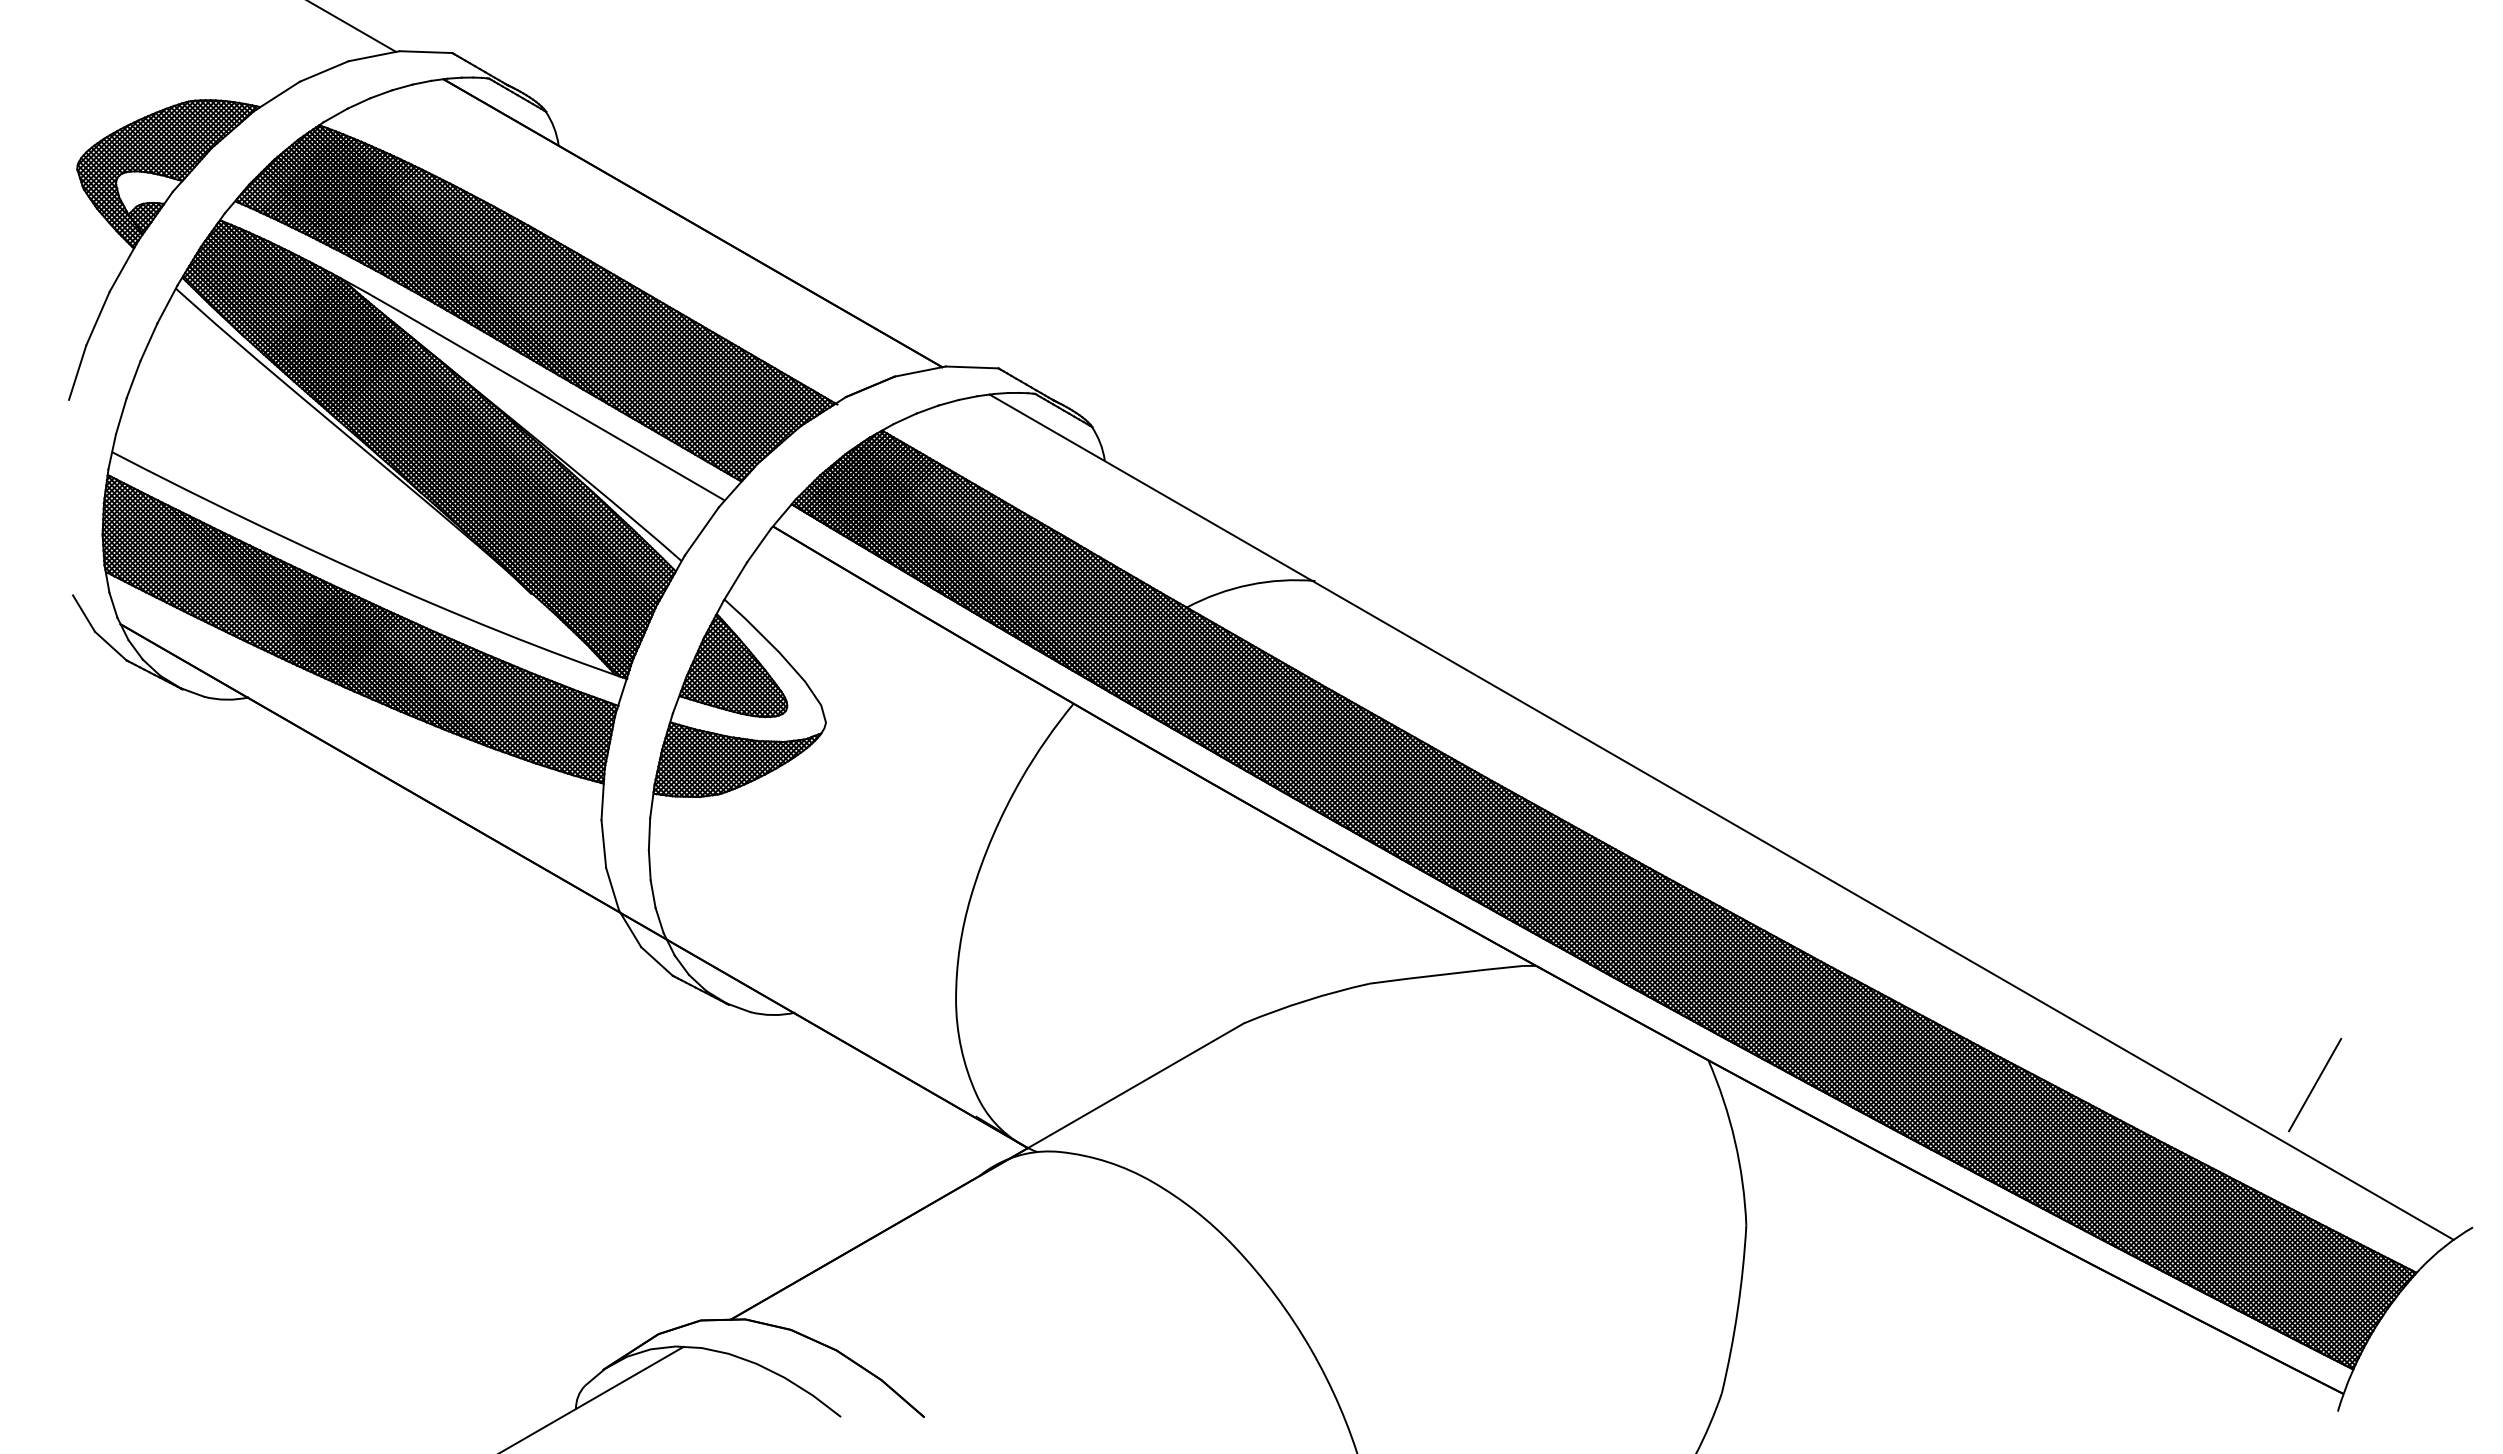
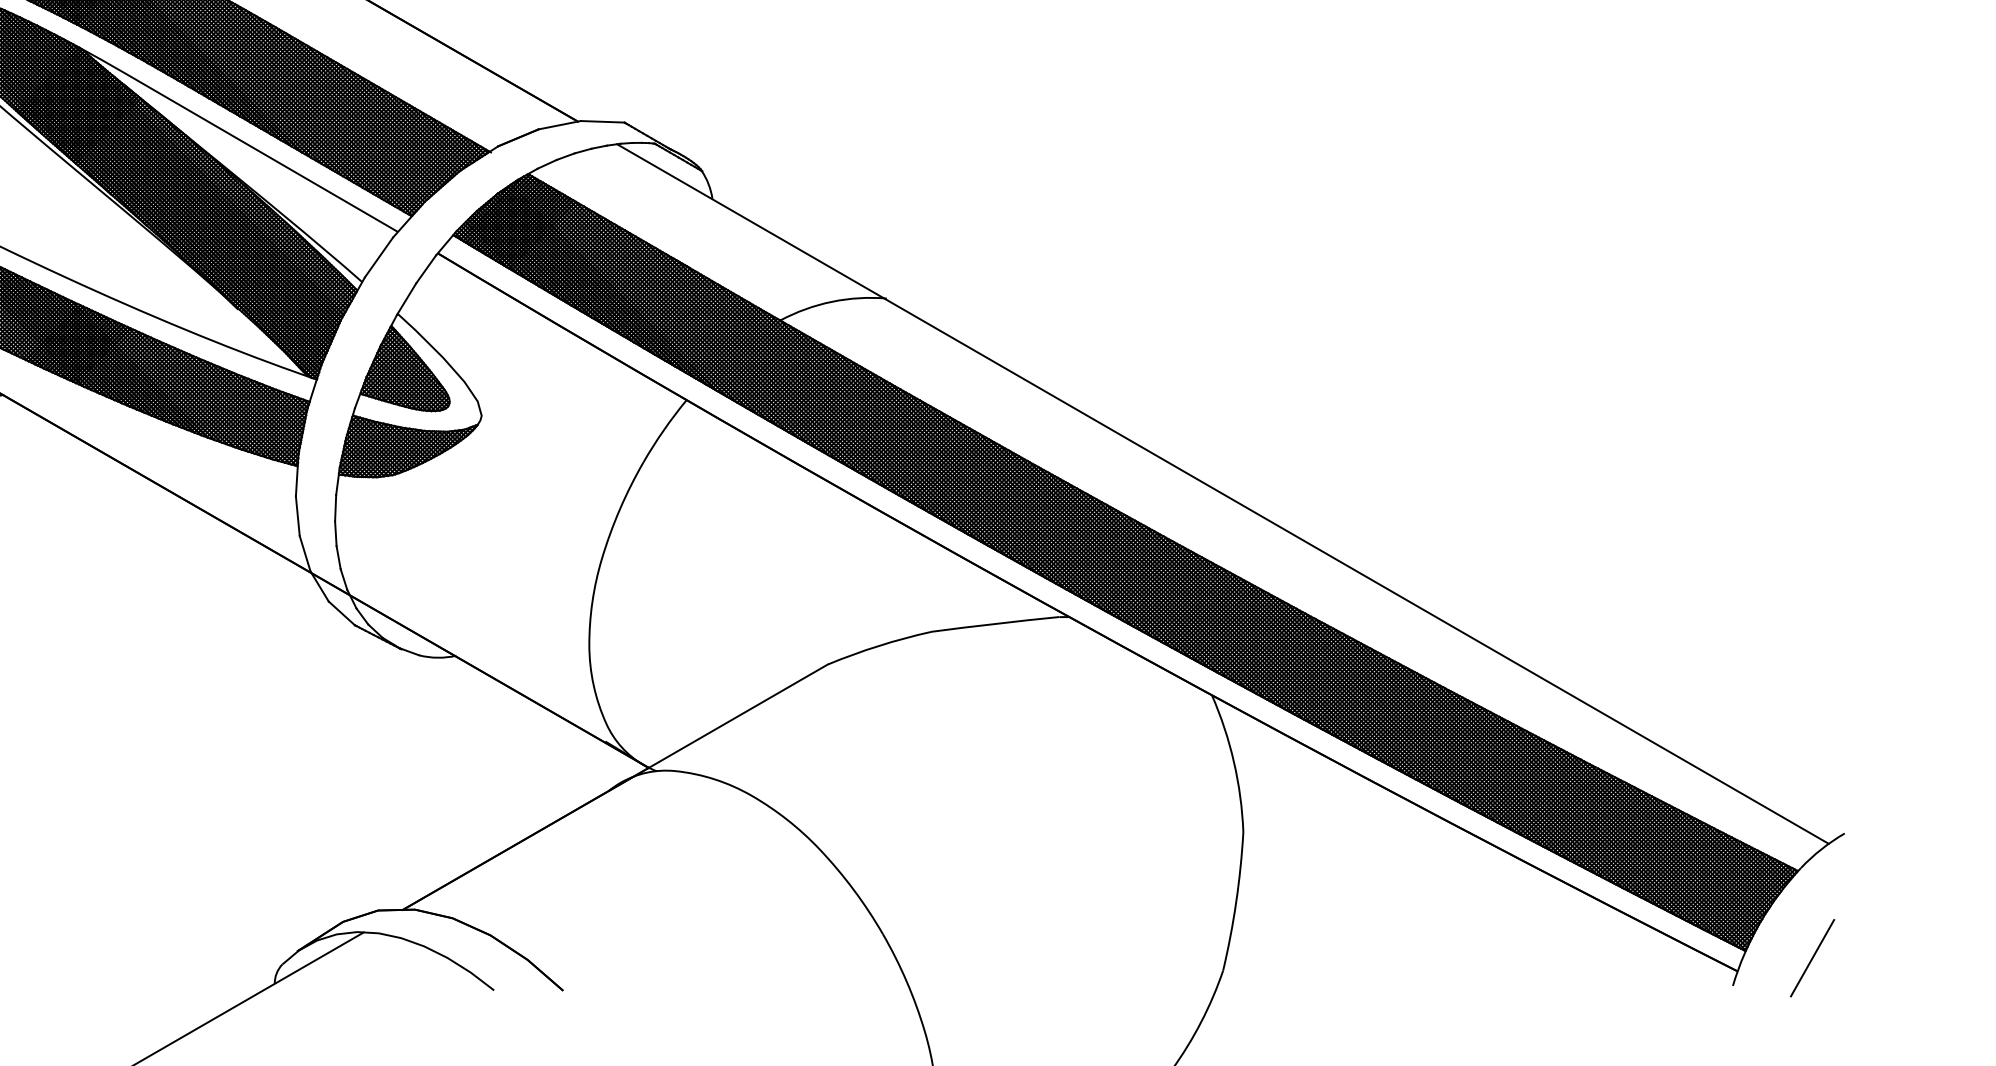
line: (2315, 1085) -> (1812, 958), moved

